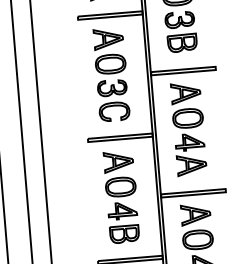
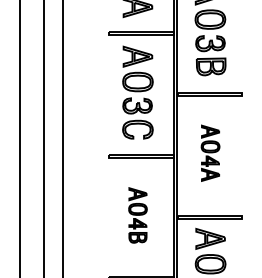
part: (188, 129) -> (210, 153), size x0.6
part: (121, 197) -> (137, 215), size x0.6

